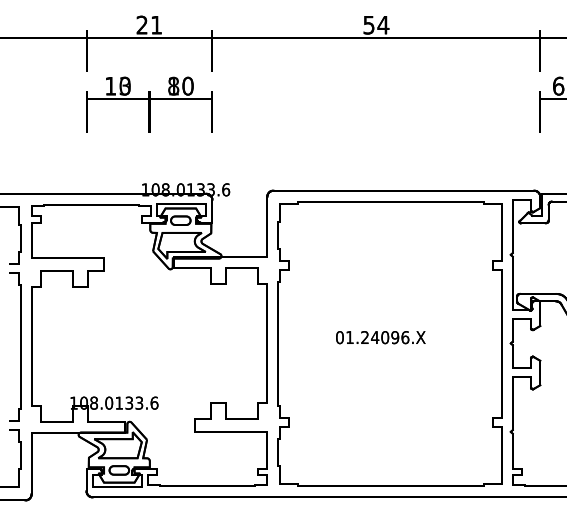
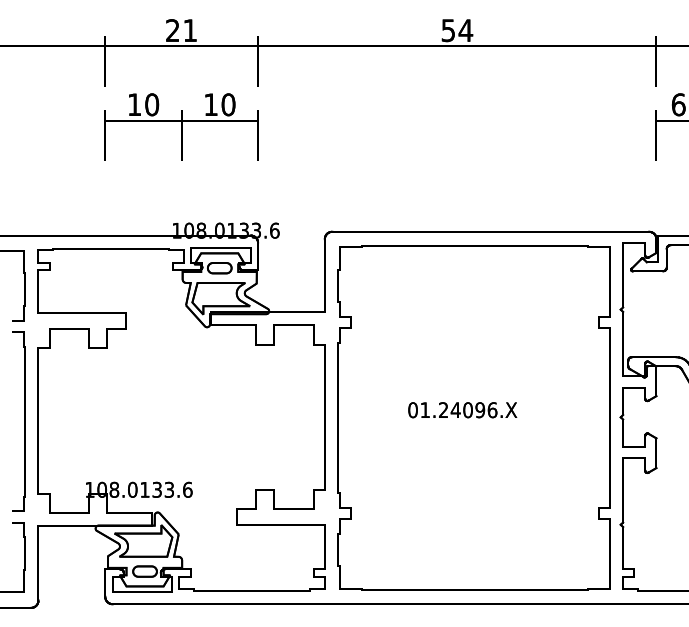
text: (124, 85) -> (151, 103), 13 -> 10
text: (173, 85) -> (210, 103), 80 -> 10

